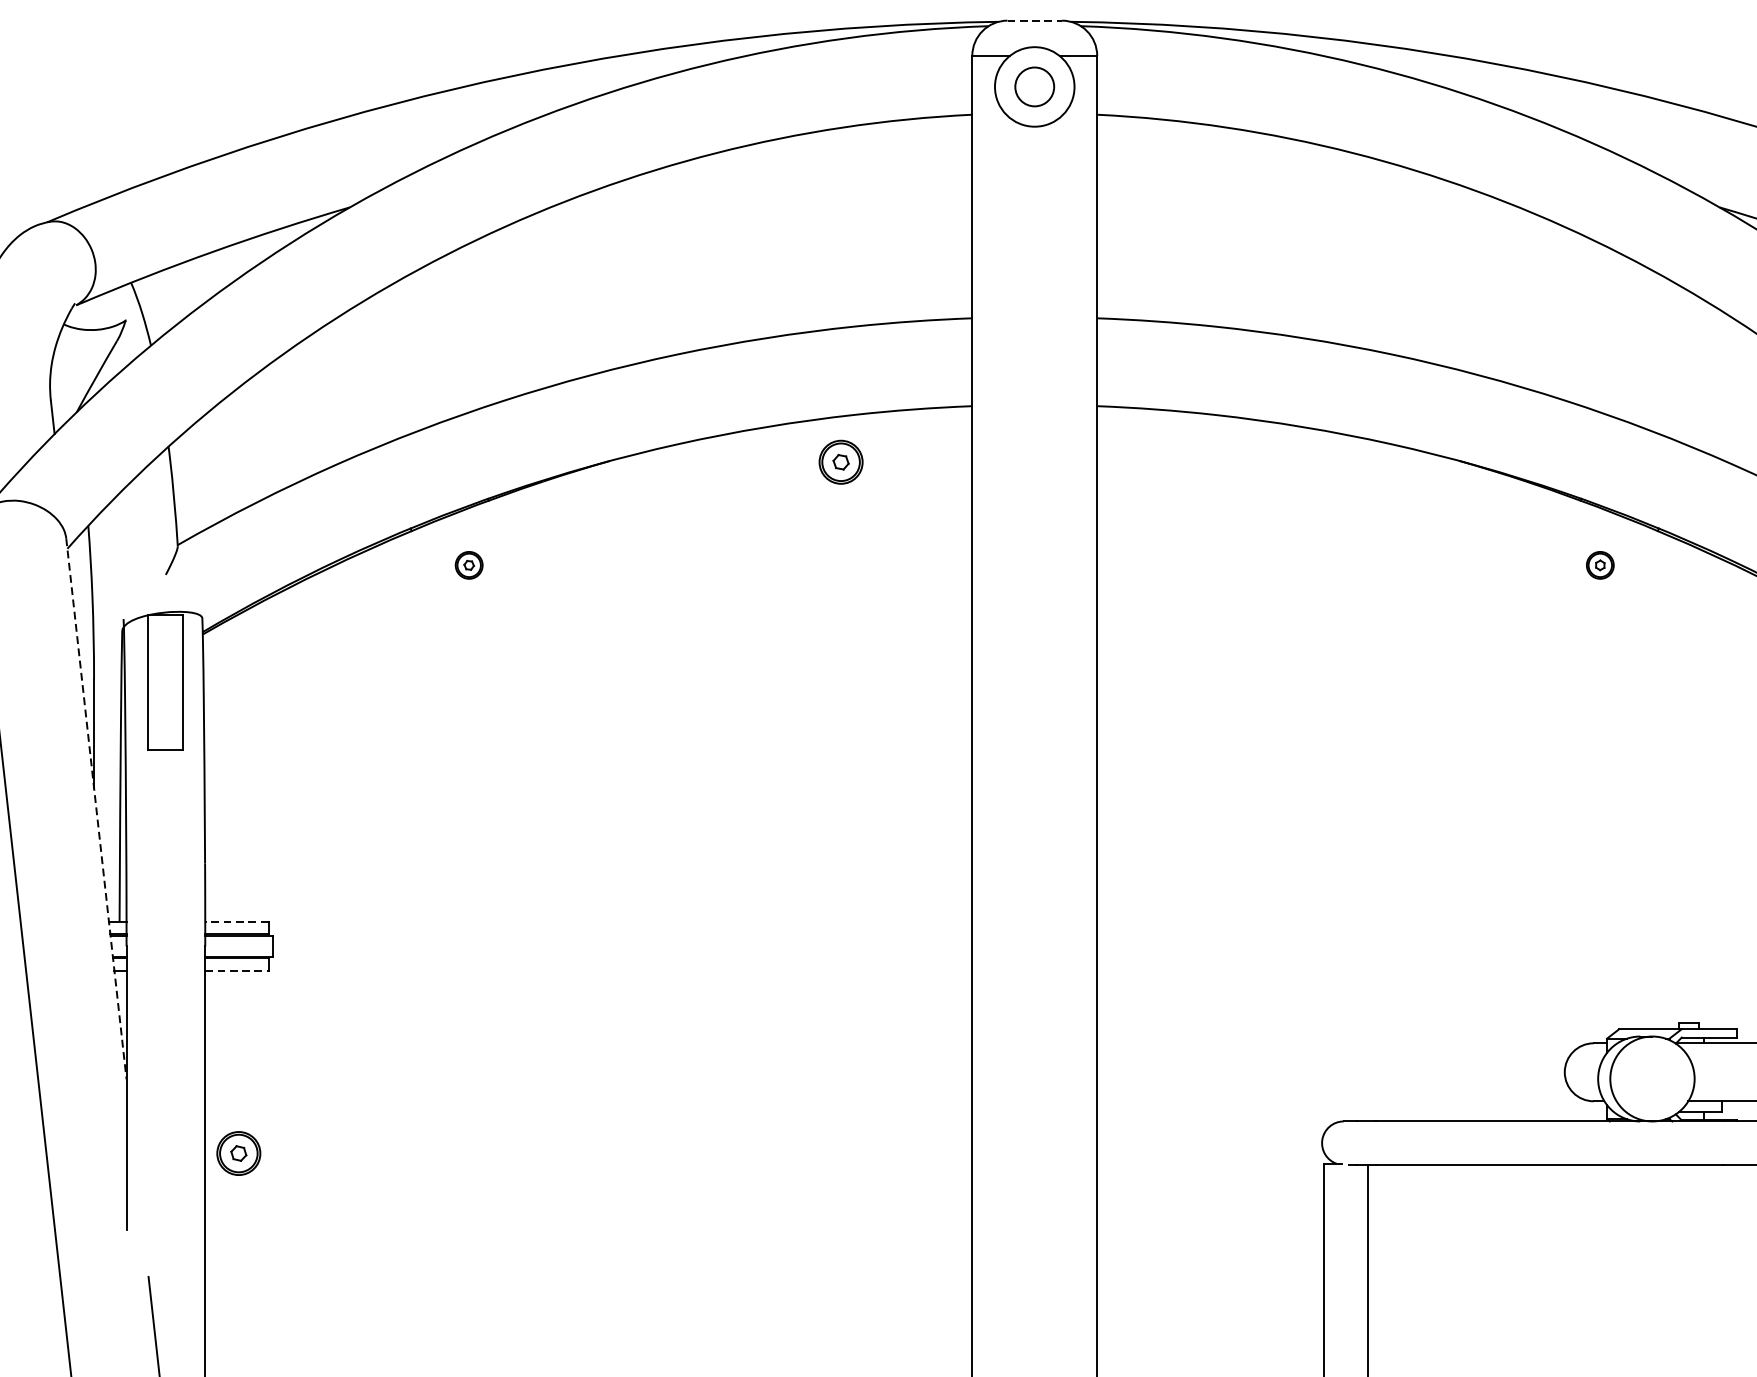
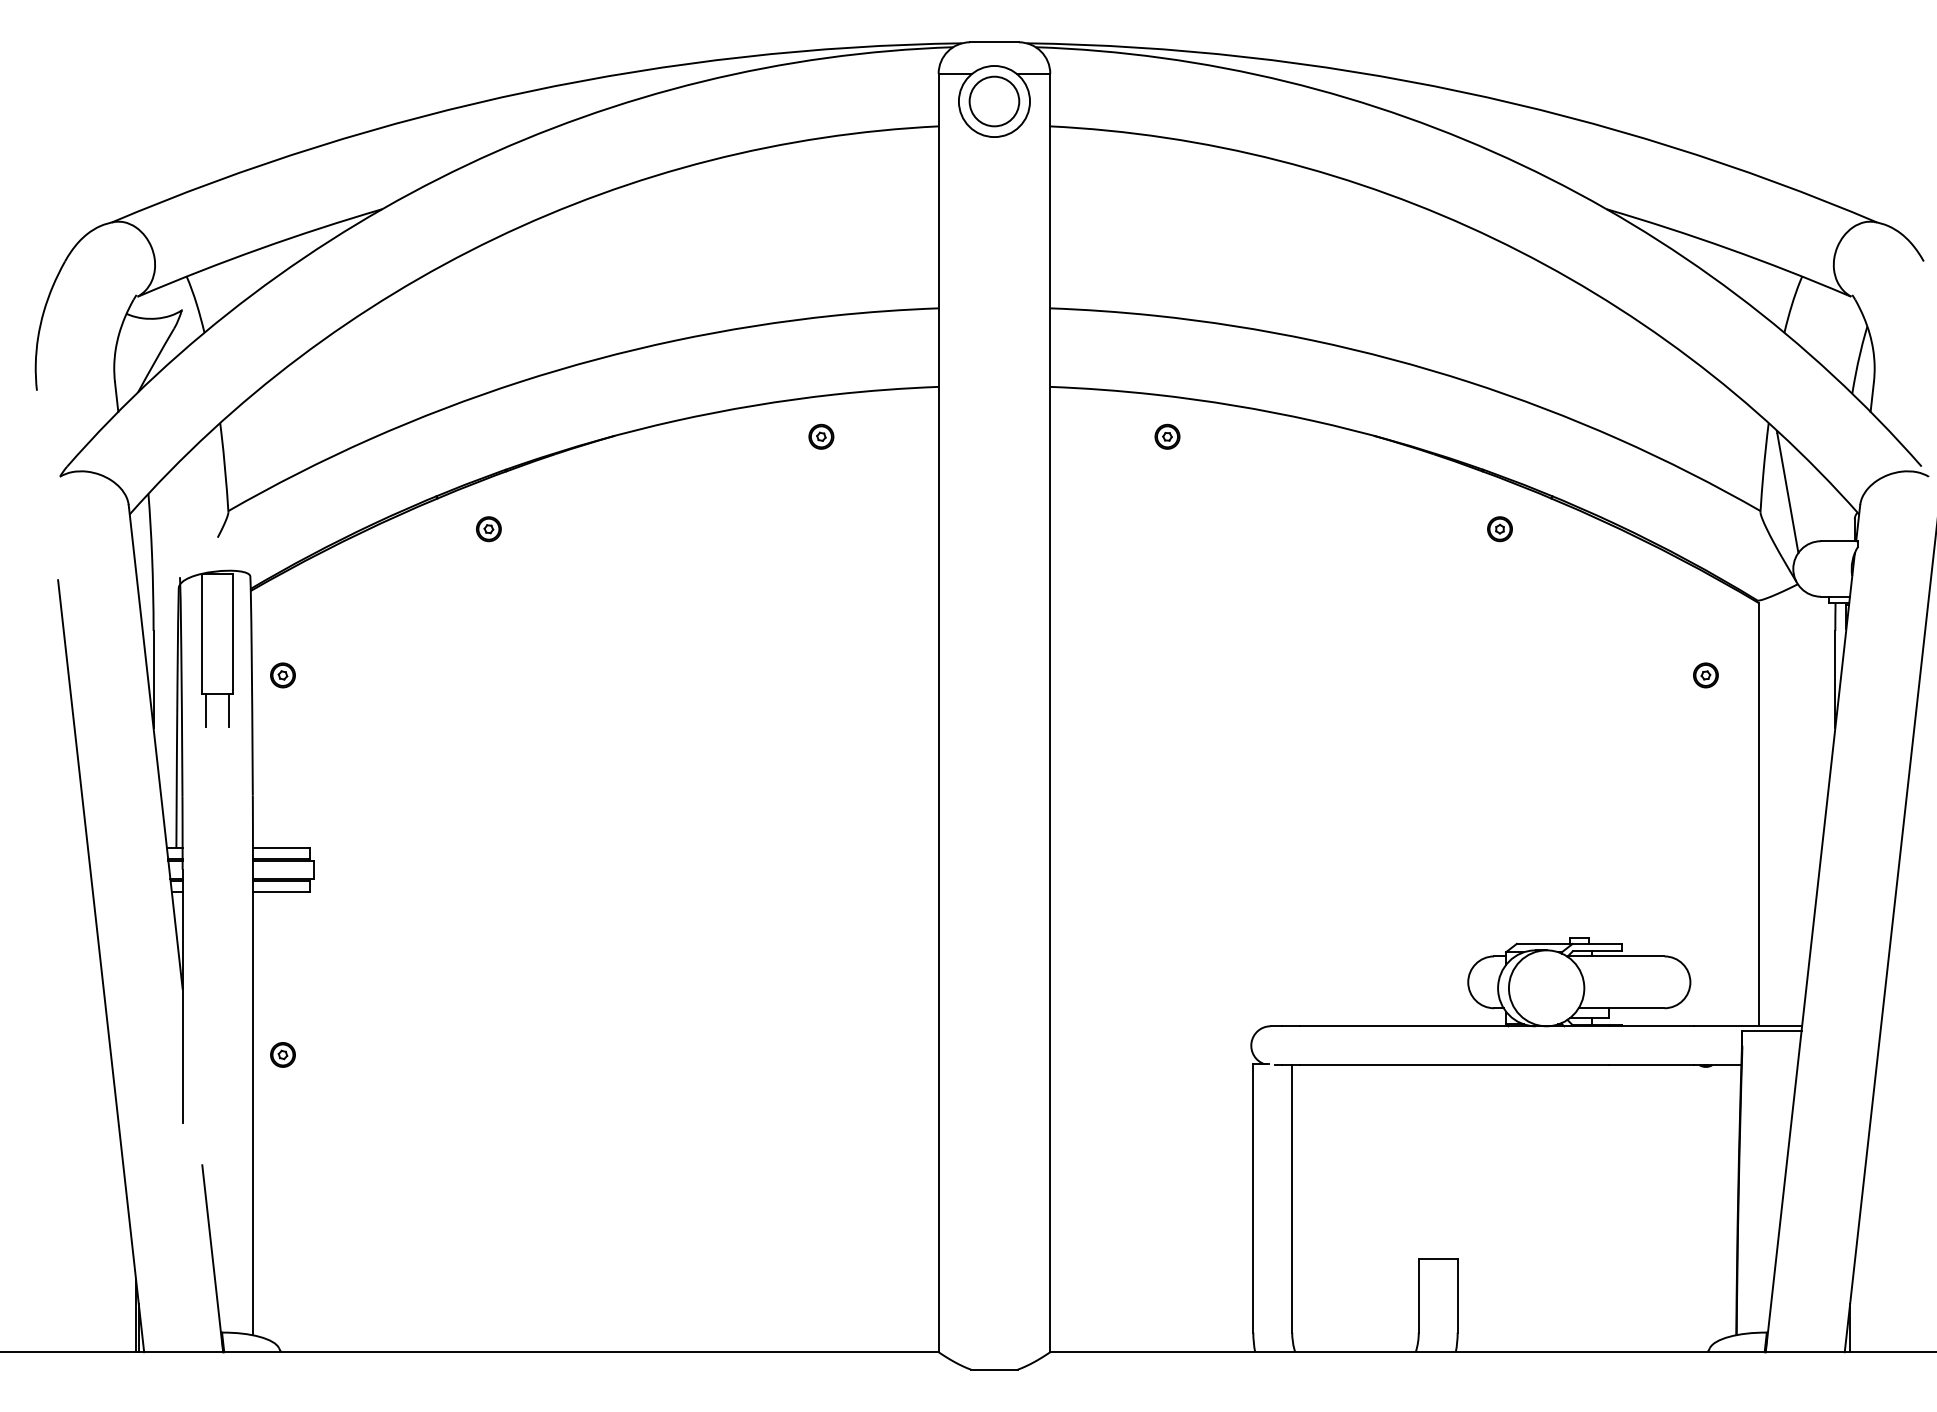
line: (1034, 20) -> (994, 42), dashed -> solid
circle: (1034, 86) -> (994, 101), size x1.43
part: (841, 461) -> (821, 436), size x0.62
part: (1228, 461) -> (1167, 436), added
part: (238, 729) -> (282, 675), added
line: (153, 768) -> (206, 710), added
line: (177, 768) -> (228, 710), added
line: (96, 809) -> (155, 747), dashed -> solid
line: (236, 921) -> (280, 847), dashed -> solid
line: (237, 970) -> (281, 891), dashed -> solid
part: (238, 1153) -> (282, 1054), size x0.62

